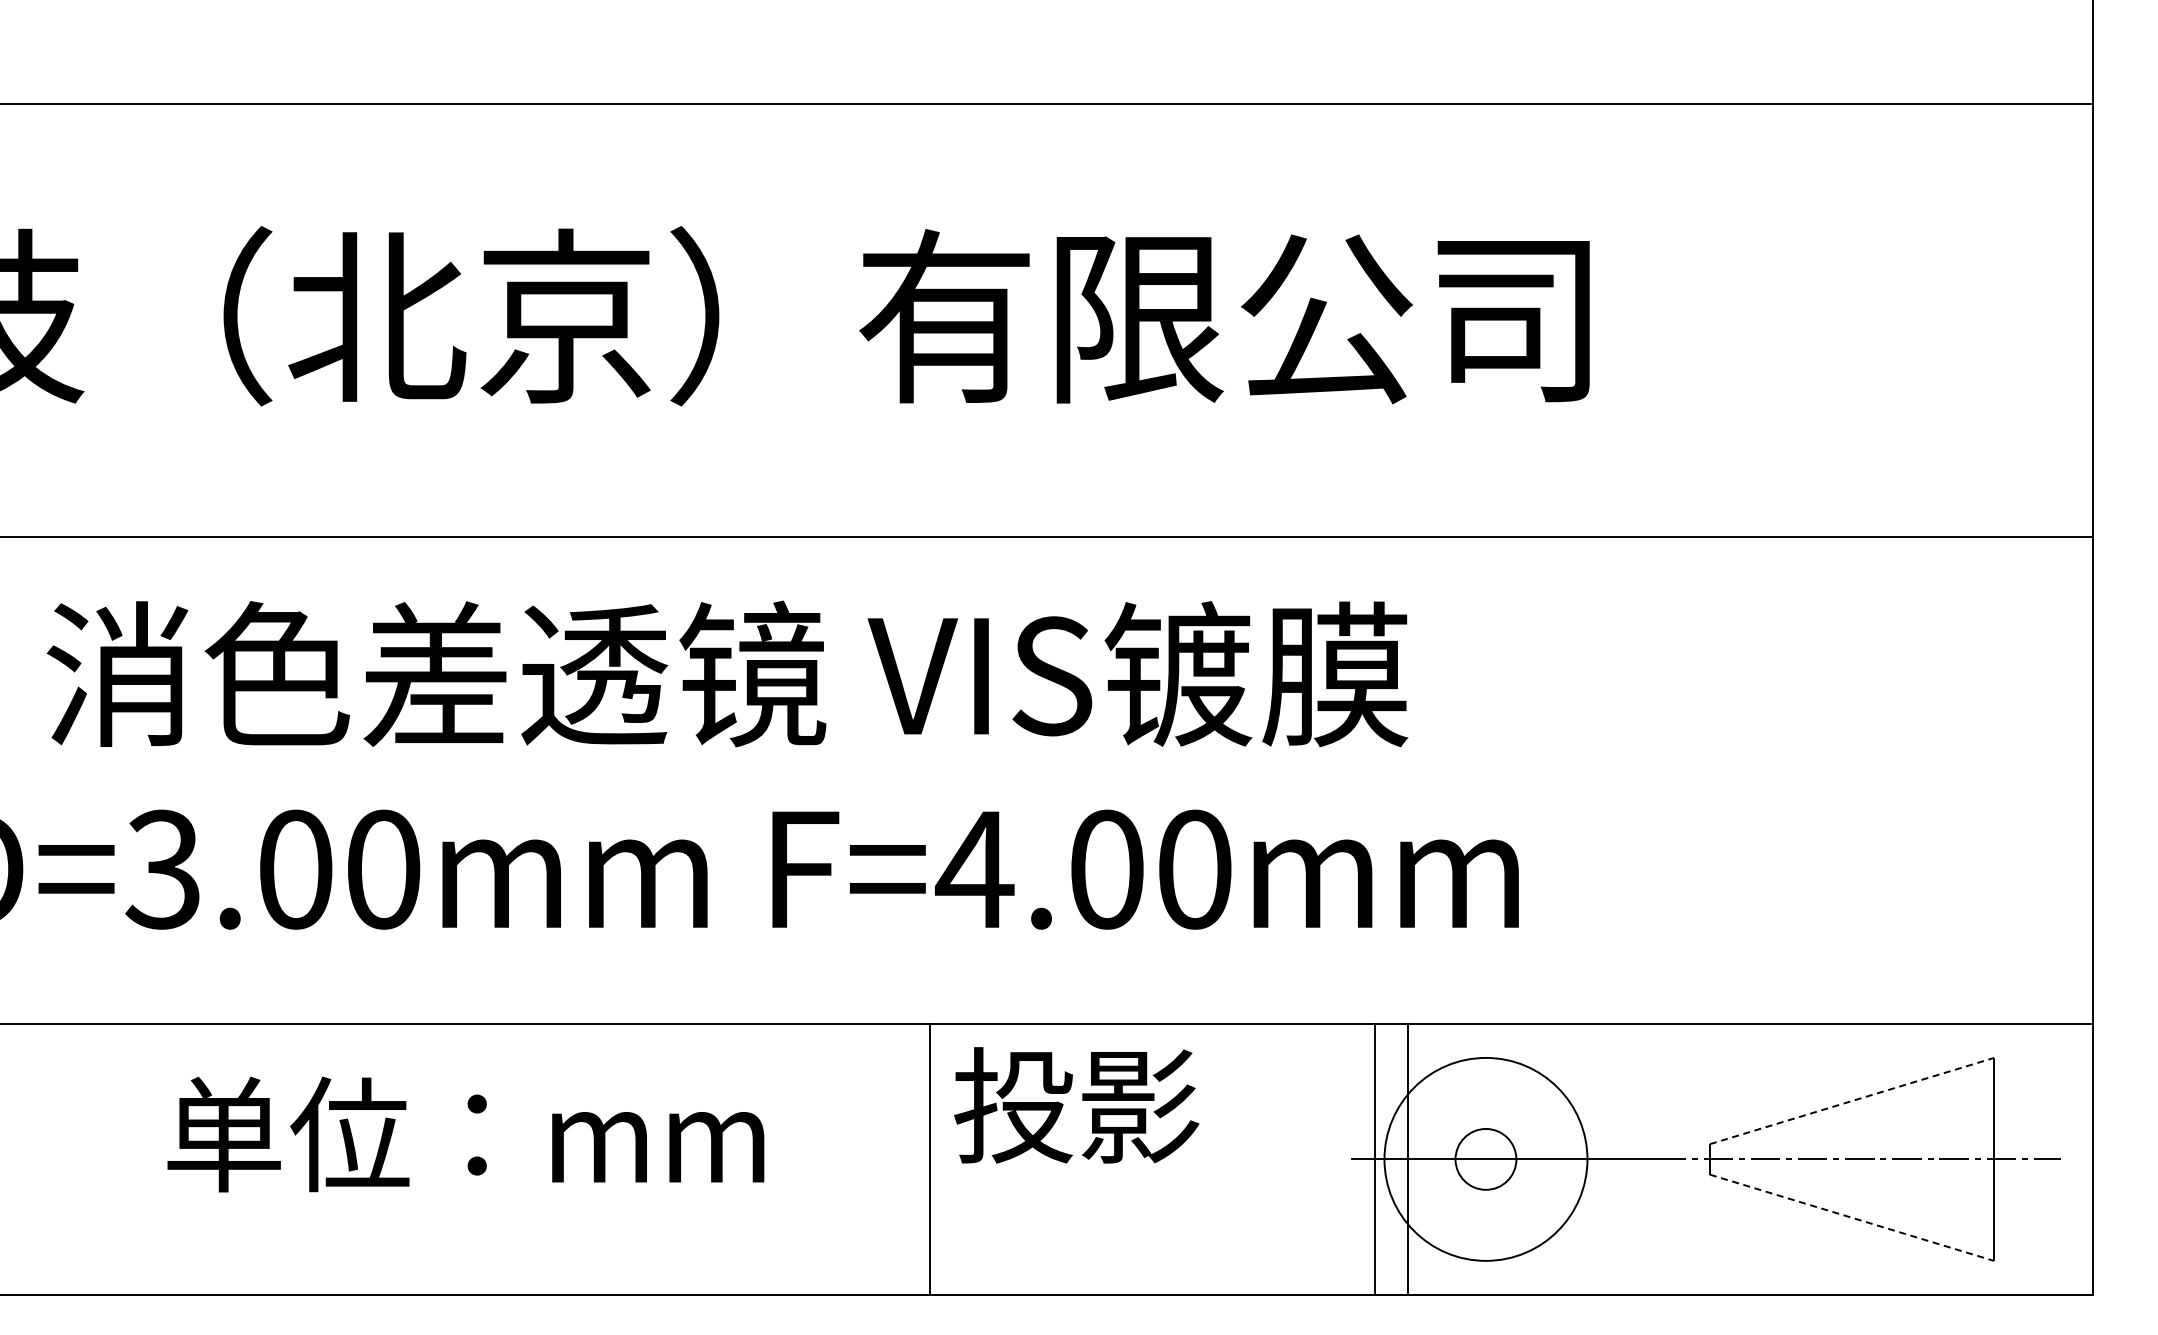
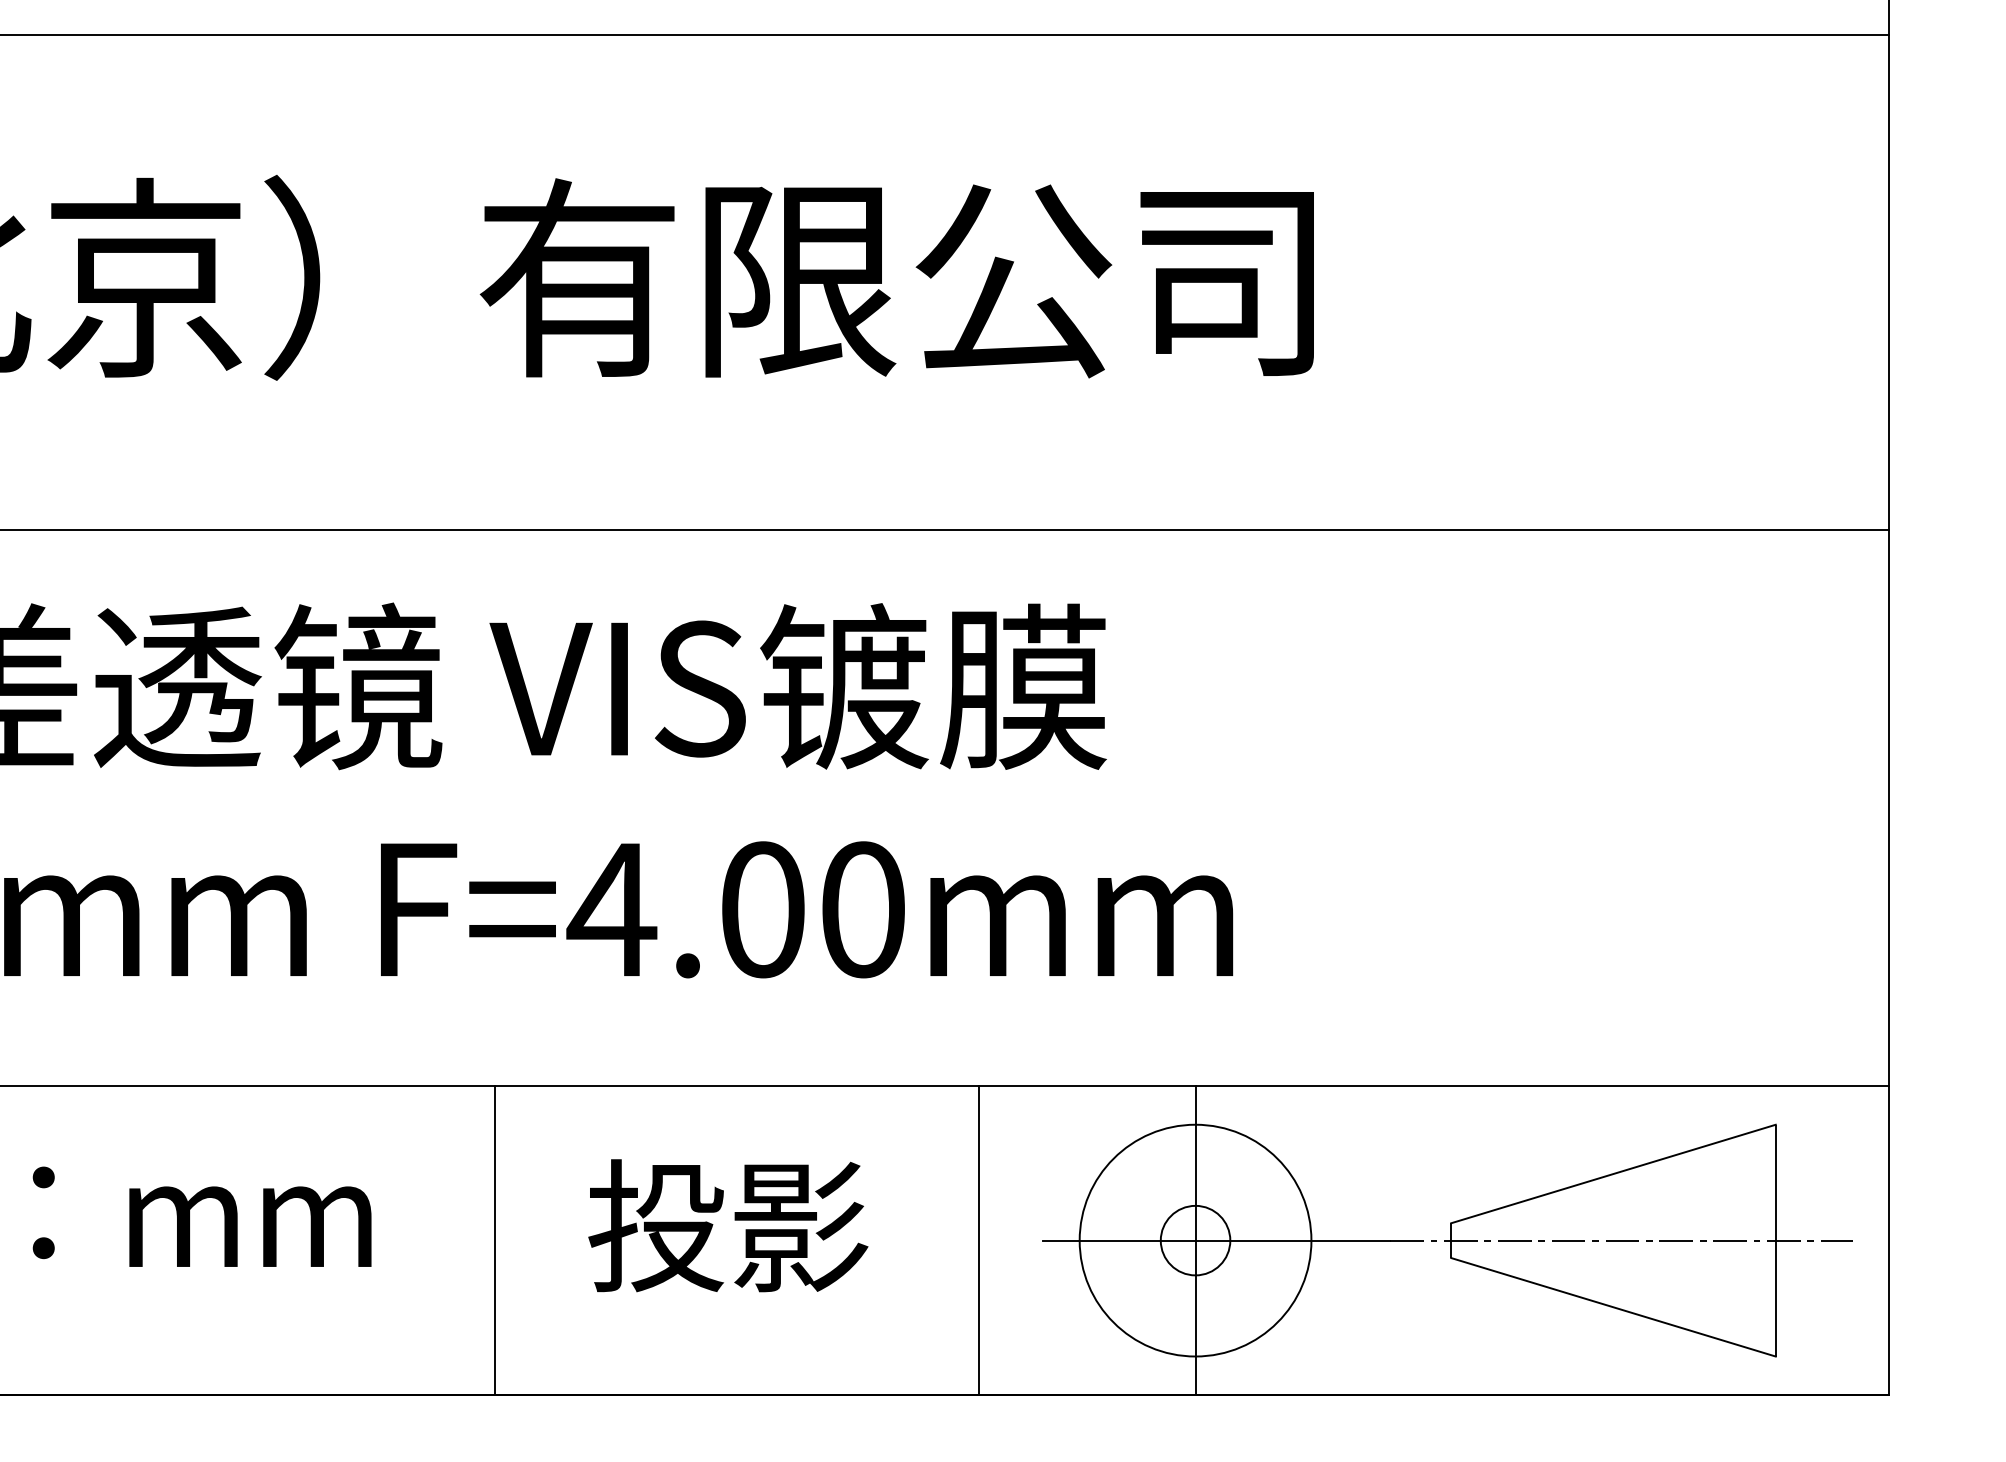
line: (1852, 1101) -> (1614, 1174), dashed -> solid
text: (1076, 1105) -> (728, 1225), moved
line: (930, 1158) -> (495, 1239), moved
line: (1374, 1158) -> (978, 1239), moved
line: (1407, 1158) -> (1195, 1239), moved
line: (1852, 1217) -> (1614, 1306), dashed -> solid

